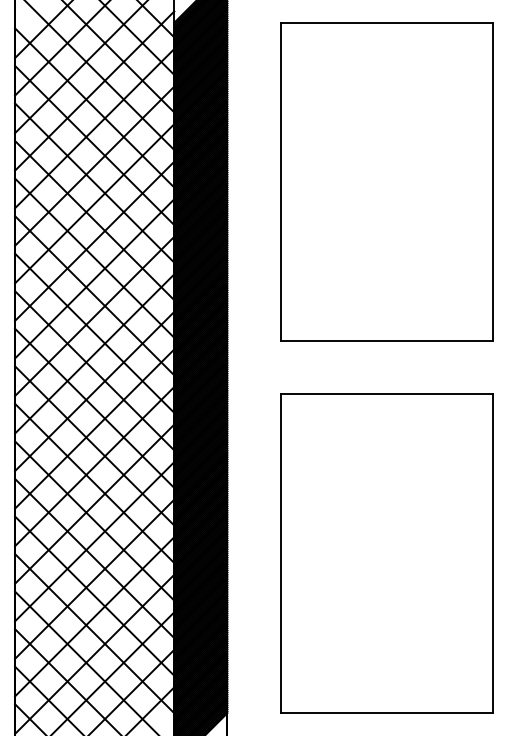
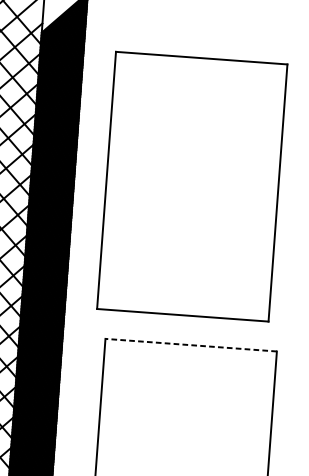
part: (386, 181) -> (192, 186), moved
line: (386, 394) -> (190, 345), solid -> dashed

